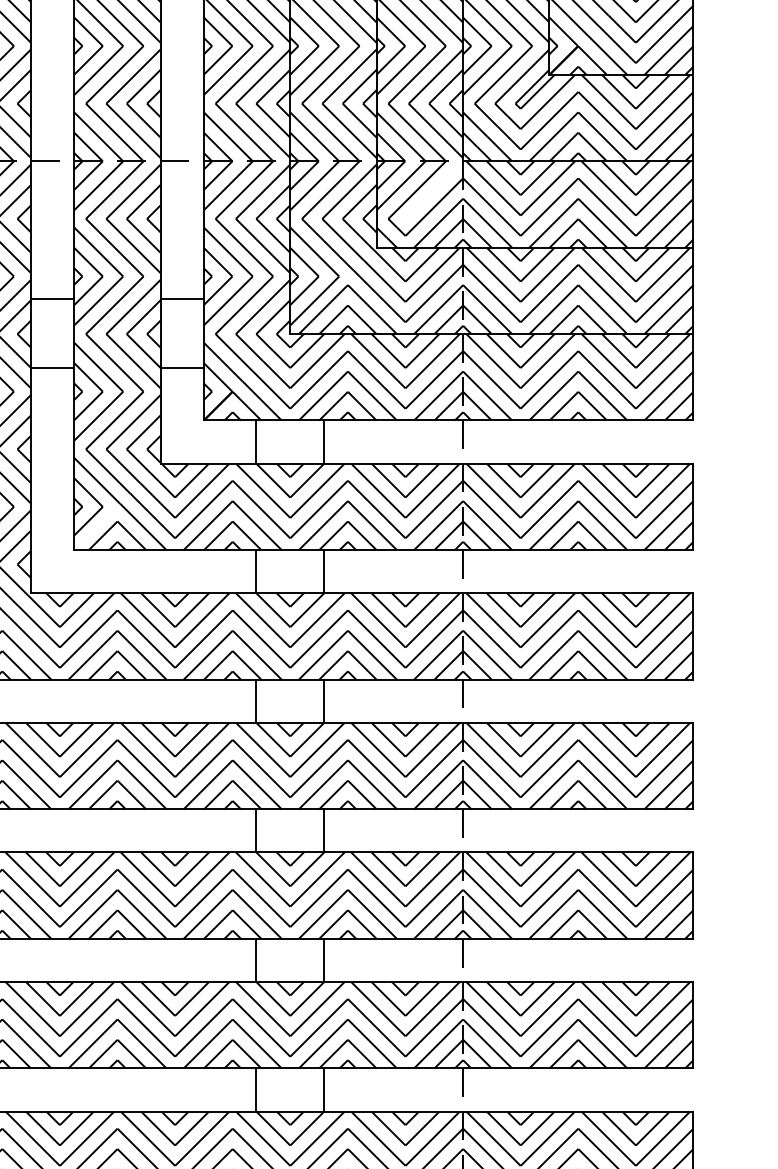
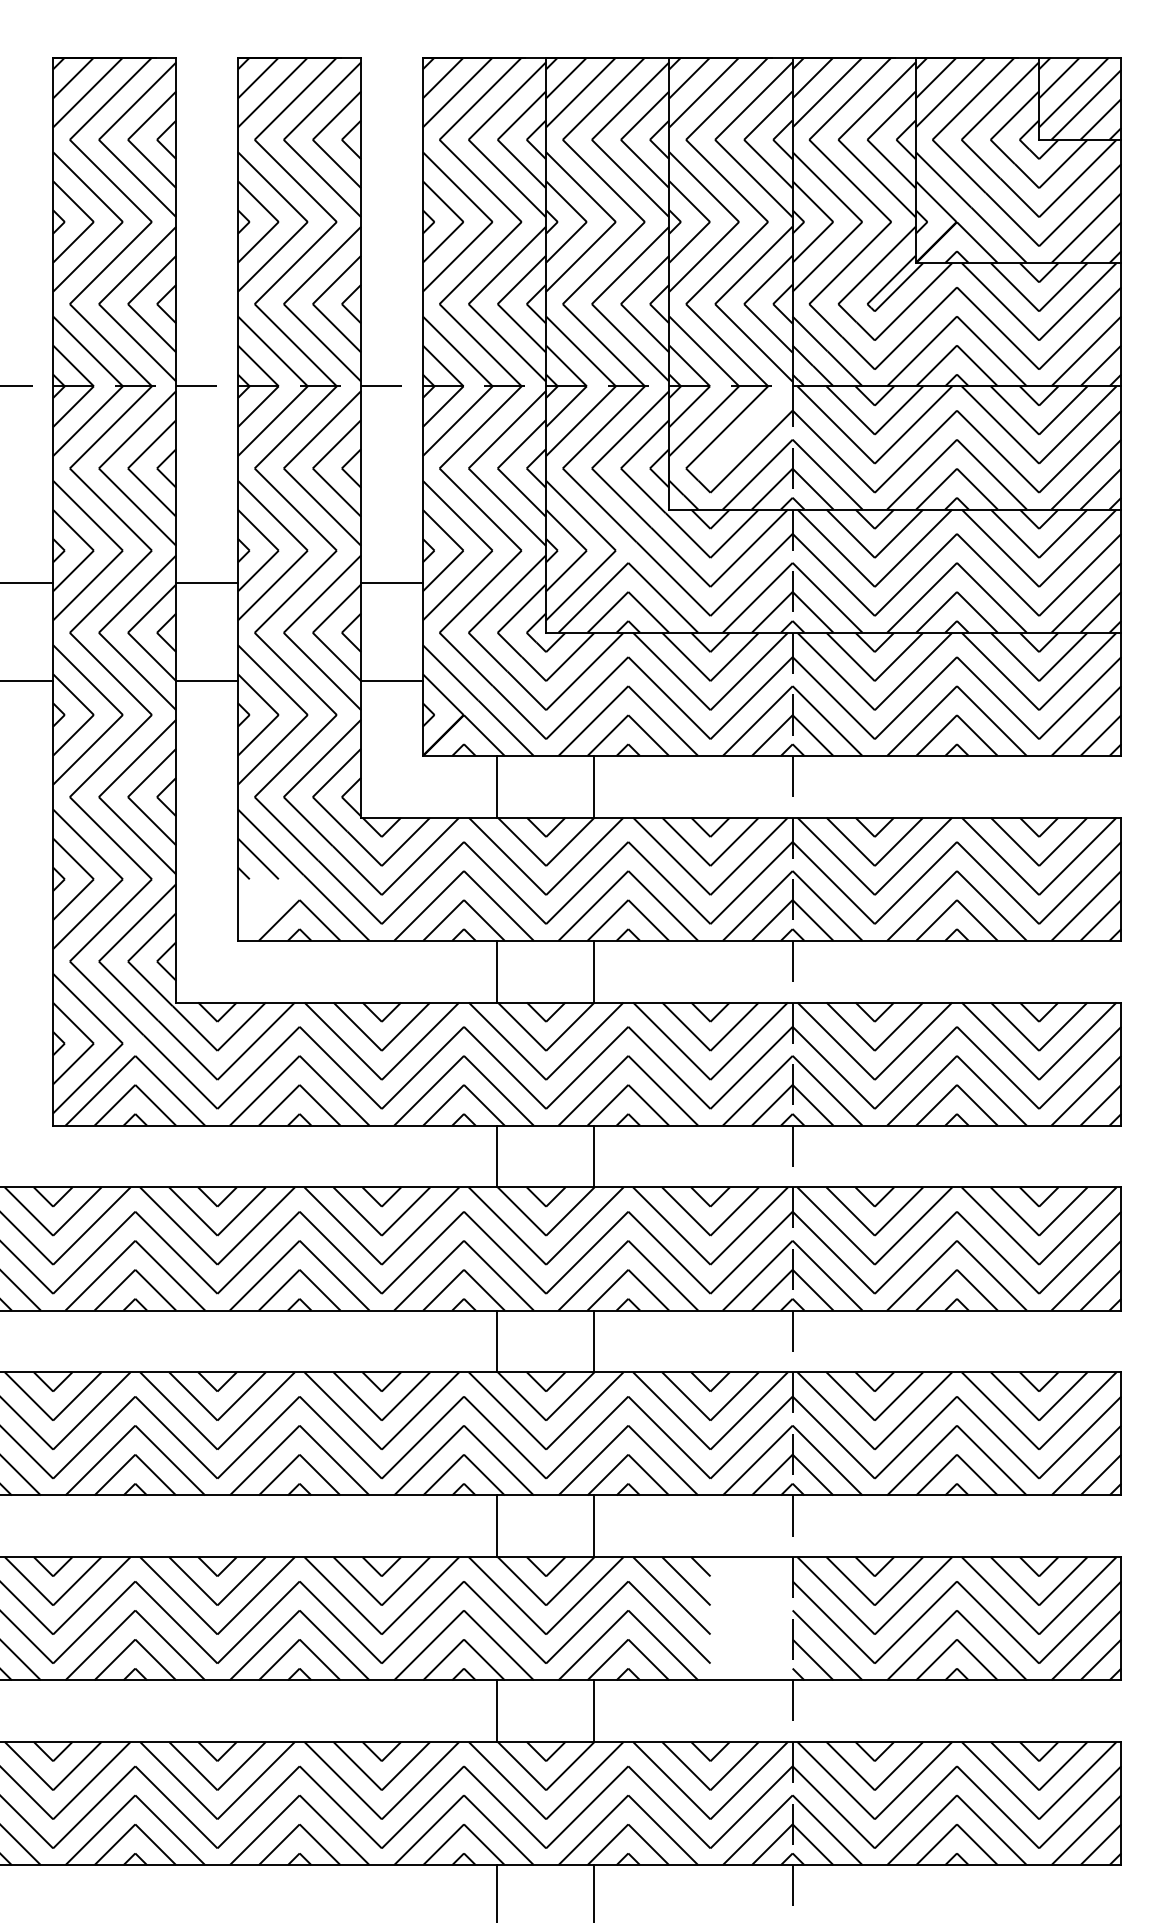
hatch: (87, 521) -> (257, 899), removed
hatch: (434, 1025) -> (751, 1618), removed

